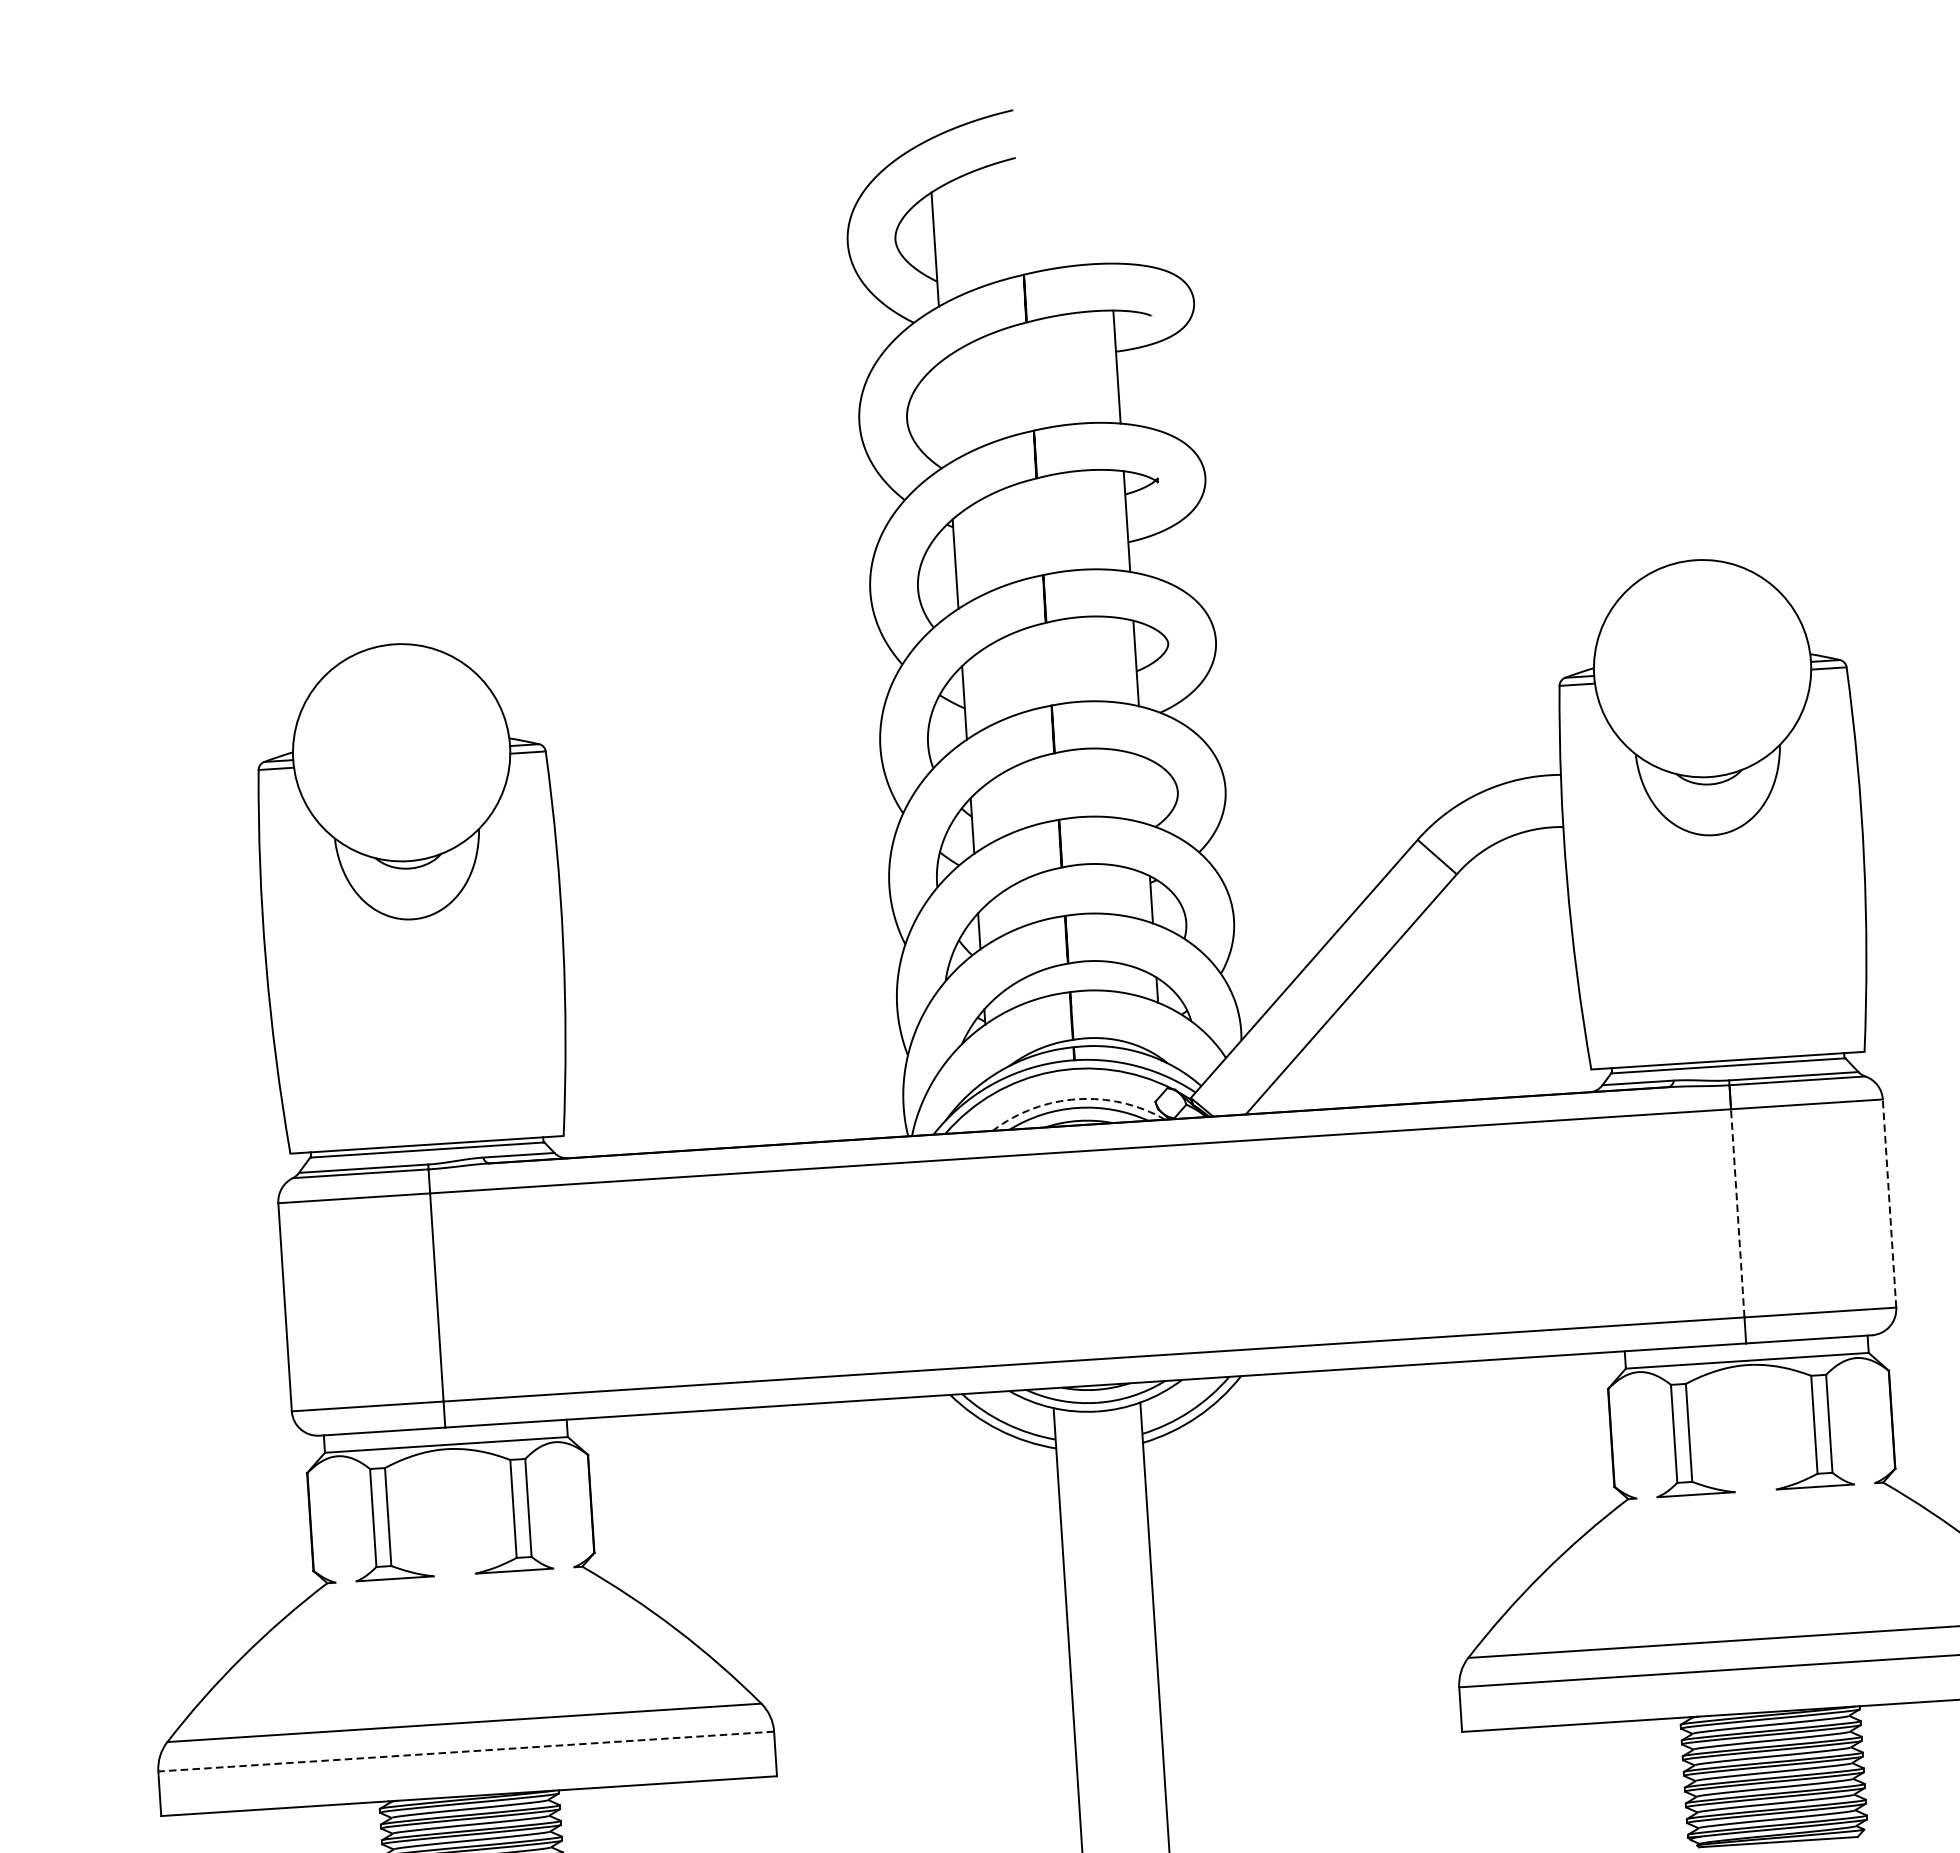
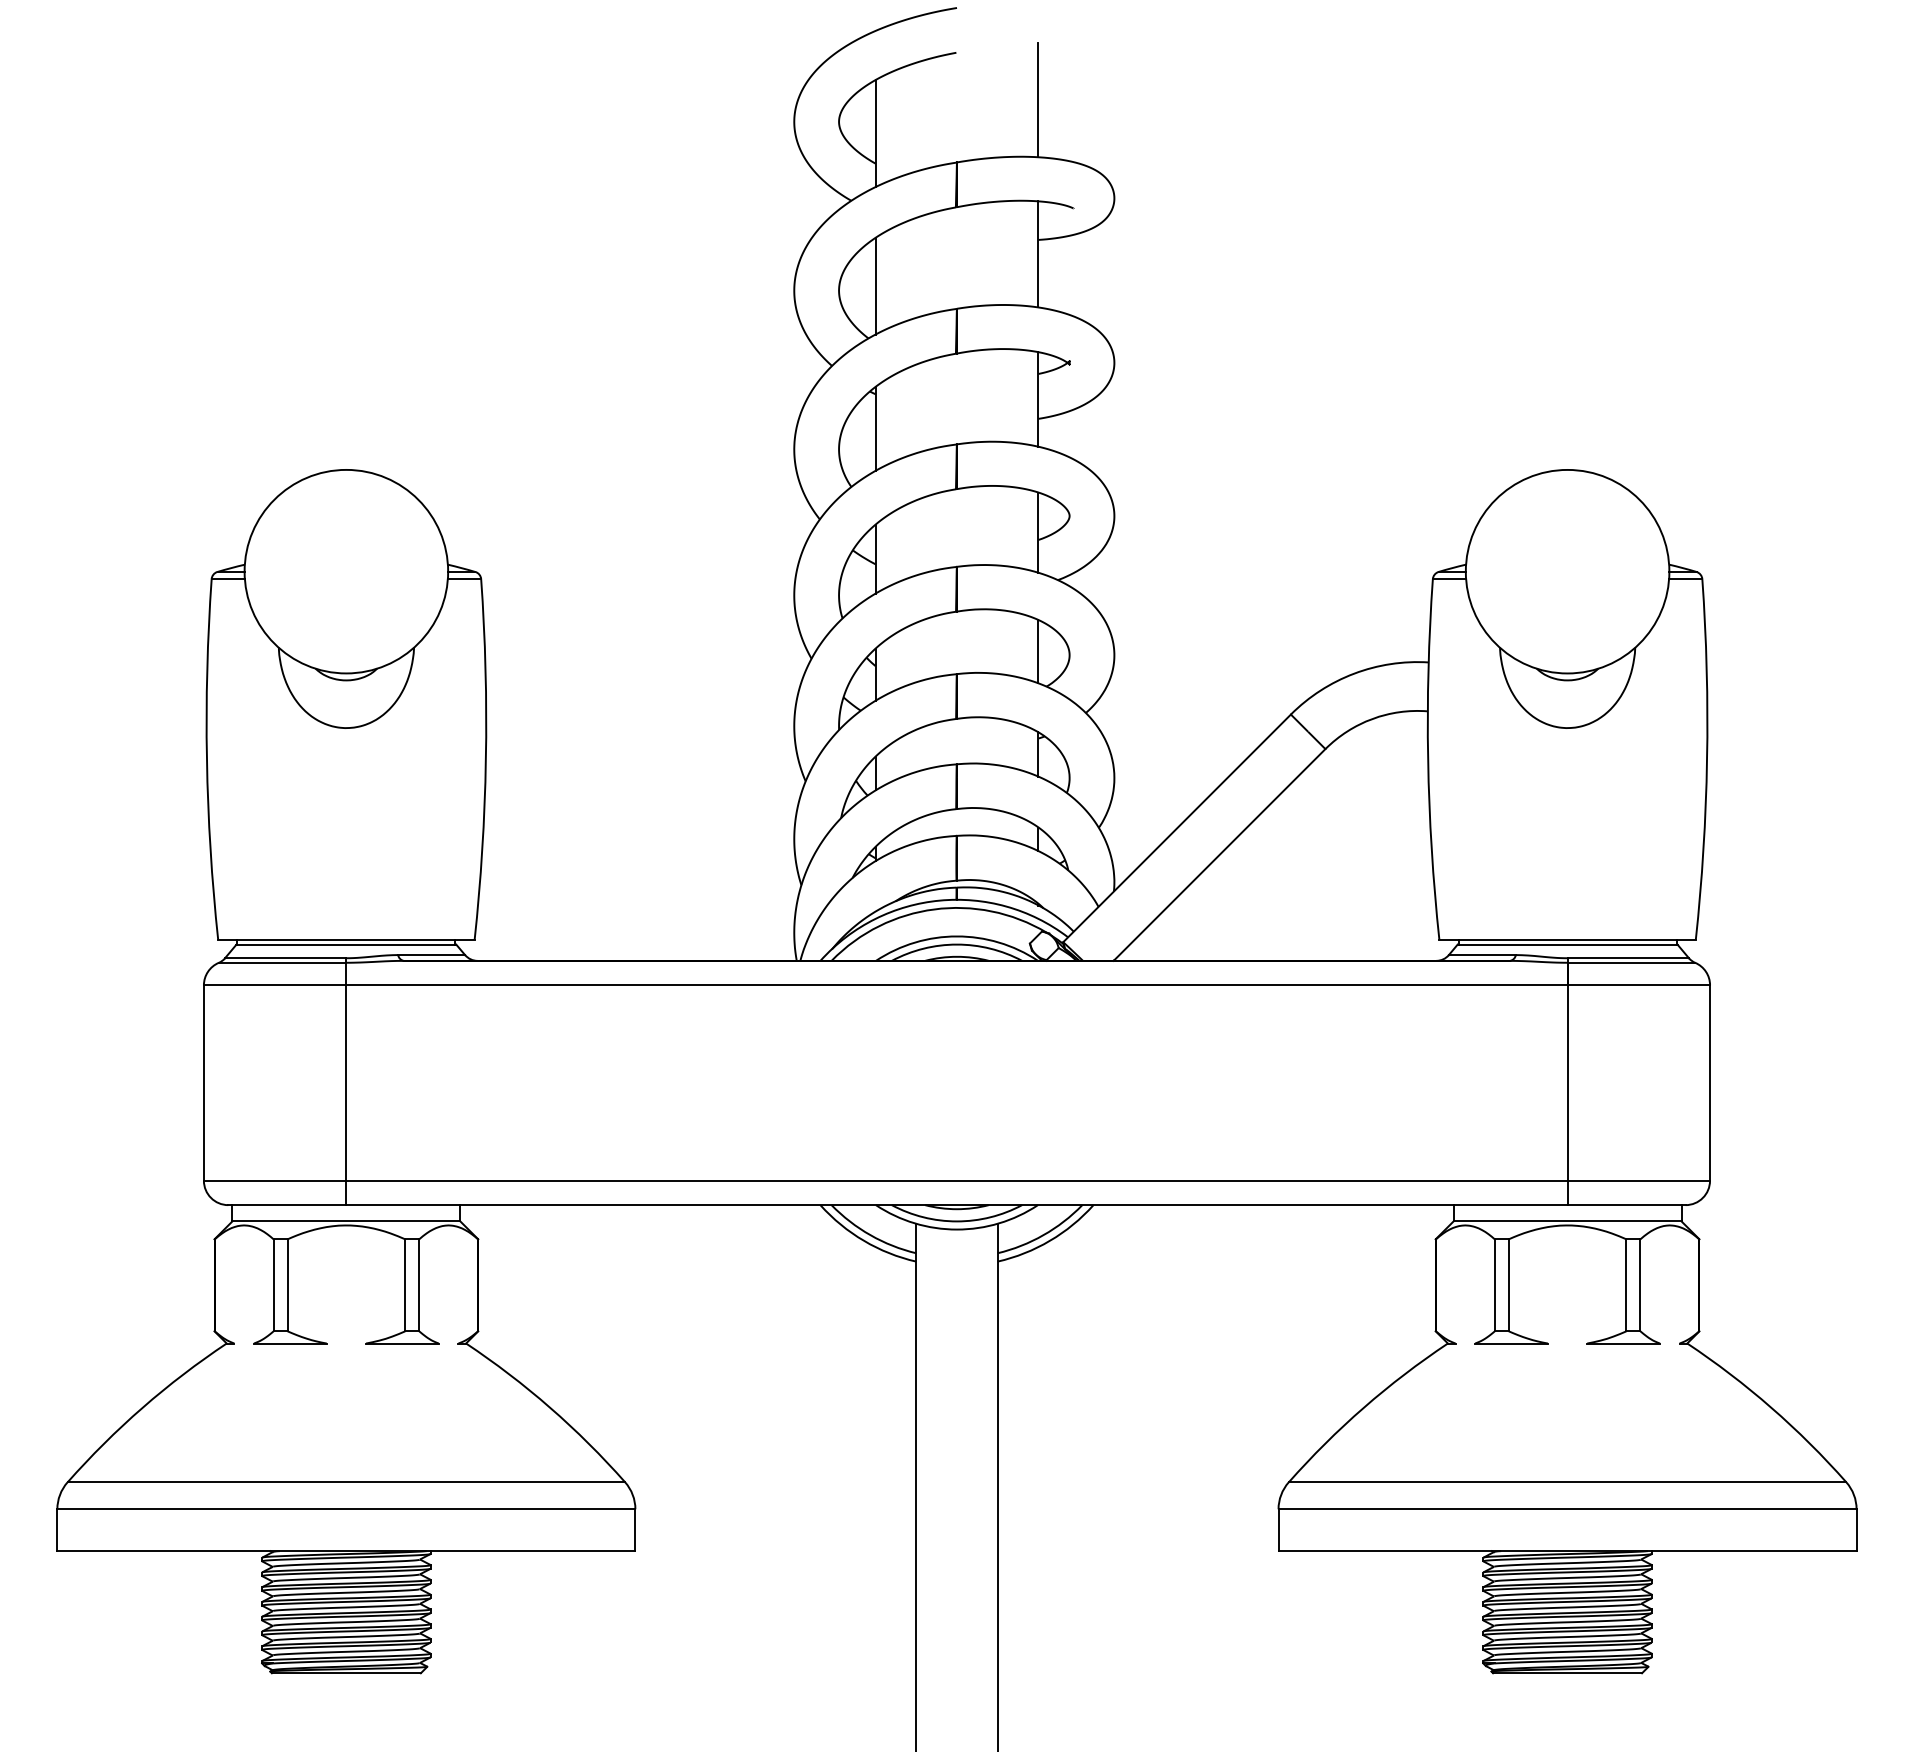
line: (1106, 202) -> (1038, 99), added
line: (945, 411) -> (875, 285), added
line: (1144, 790) -> (1038, 651), added
arc: (1077, 1099) -> (957, 936), dashed -> solid
line: (1890, 1204) -> (1710, 1083), dashed -> solid
line: (1737, 1213) -> (1567, 1083), dashed -> solid
line: (465, 1751) -> (345, 1509), dashed -> solid

